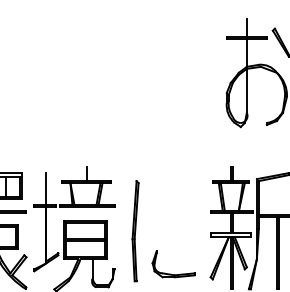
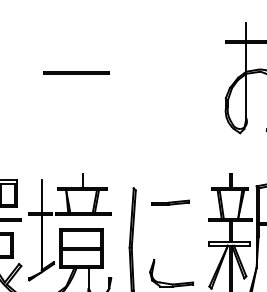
line: (80, 67) -> (76, 72), added
part: (172, 195) -> (170, 203), added

